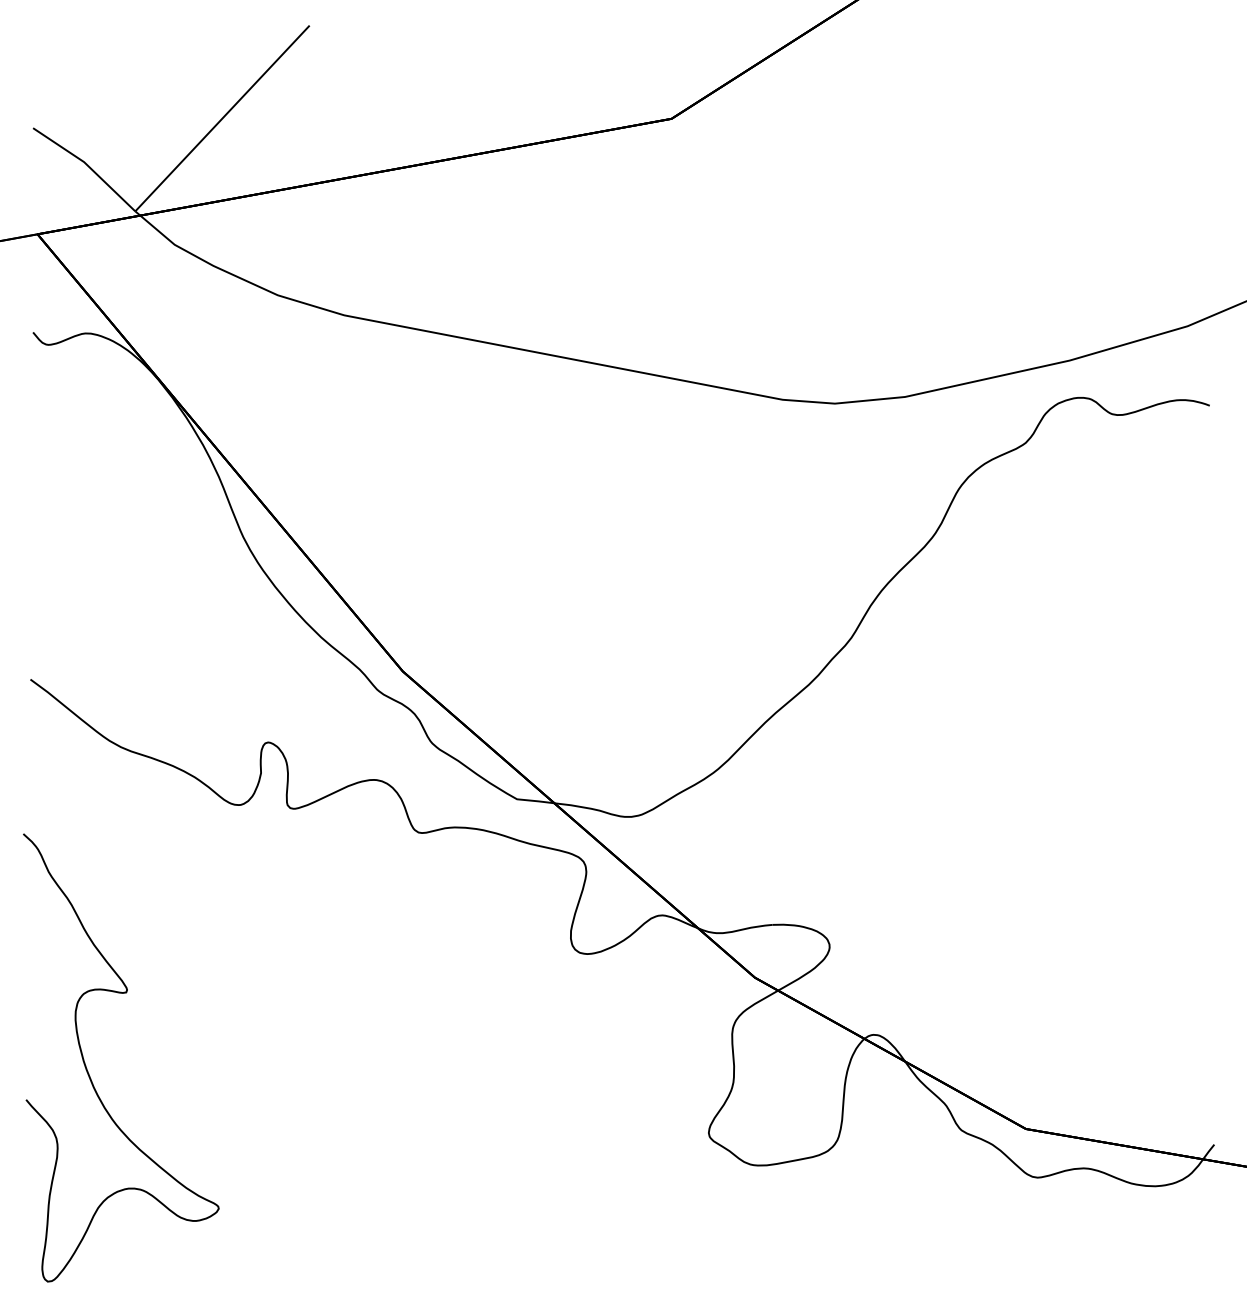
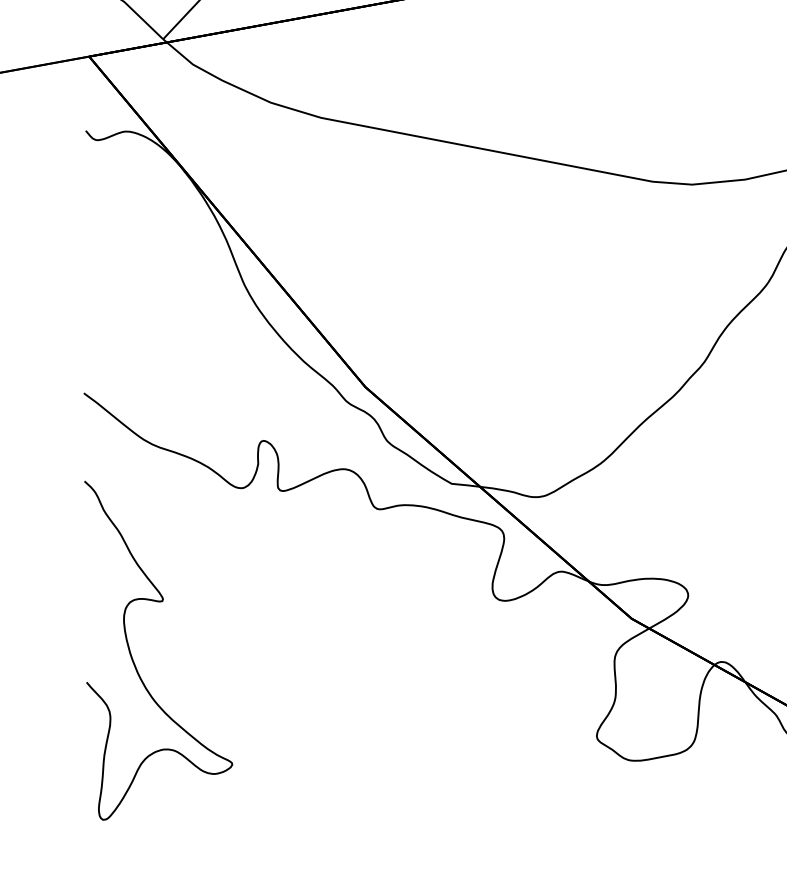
curve: (87, 1068) -> (133, 658), moved

